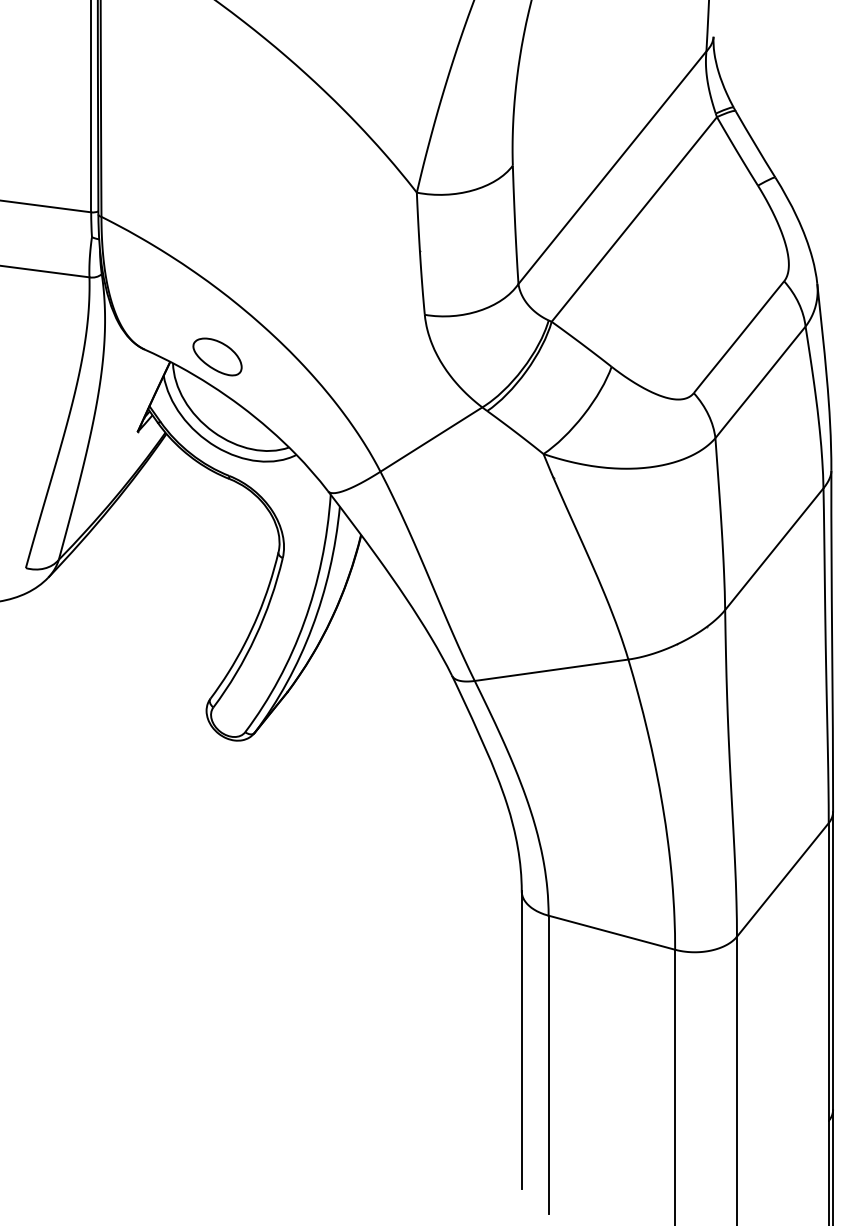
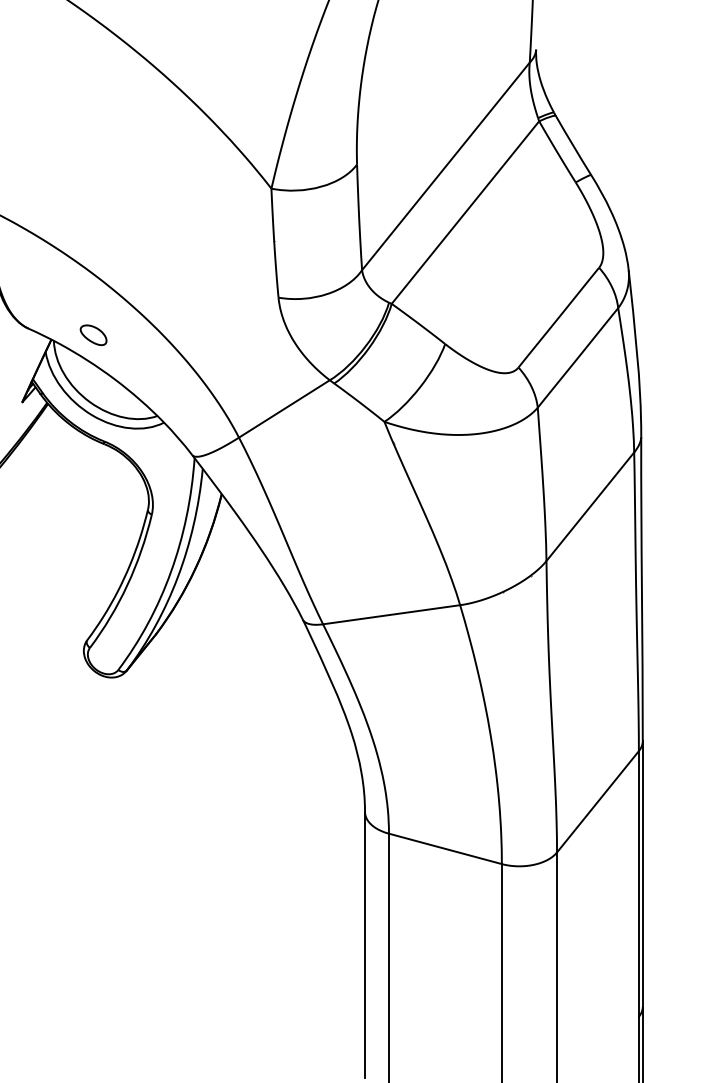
part: (217, 356) -> (93, 334), size x0.6

